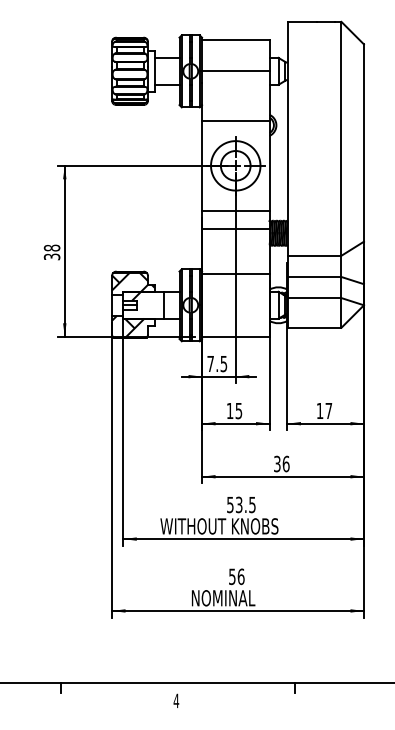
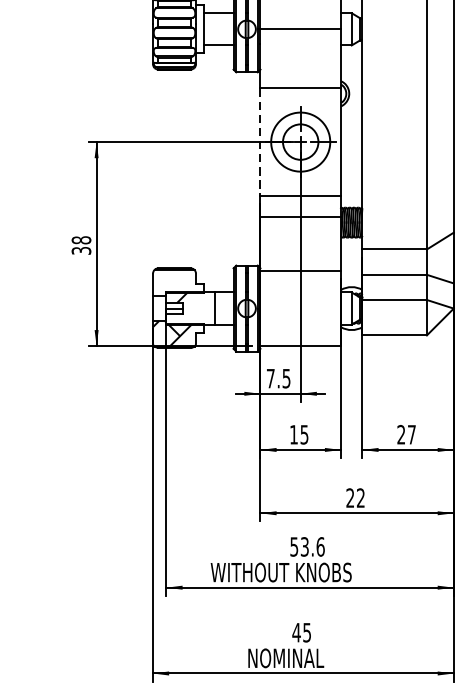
line: (202, 165) -> (261, 141), solid -> dashed
hatch: (133, 282) -> (178, 281), removed
text: (319, 410) -> (400, 434), 17 -> 27
text: (281, 463) -> (355, 497), 36 -> 22
text: (252, 504) -> (320, 546), 53.5 -> 53.6
text: (236, 576) -> (301, 632), 56 -> 45

